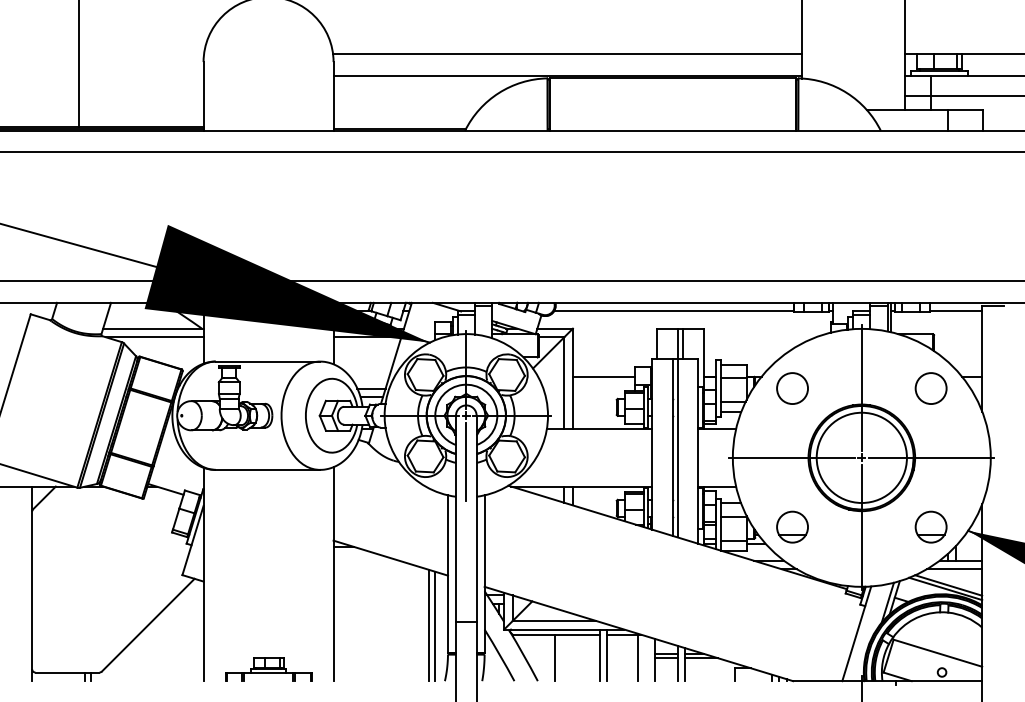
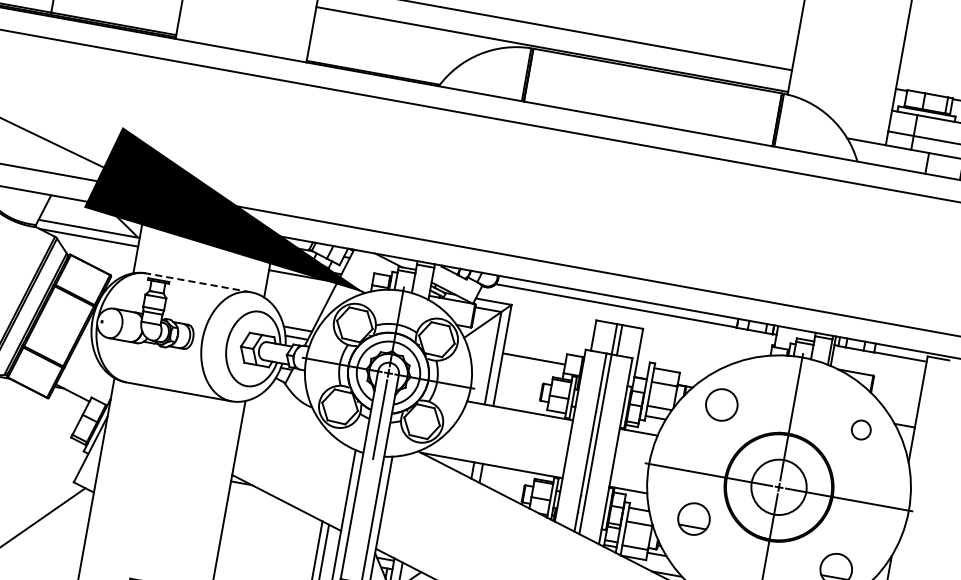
line: (267, 361) -> (198, 282), solid -> dashed
circle: (930, 388) -> (860, 429), size x0.6
circle: (861, 457) -> (778, 486), size x0.6
part: (792, 526) -> (694, 518), moved

